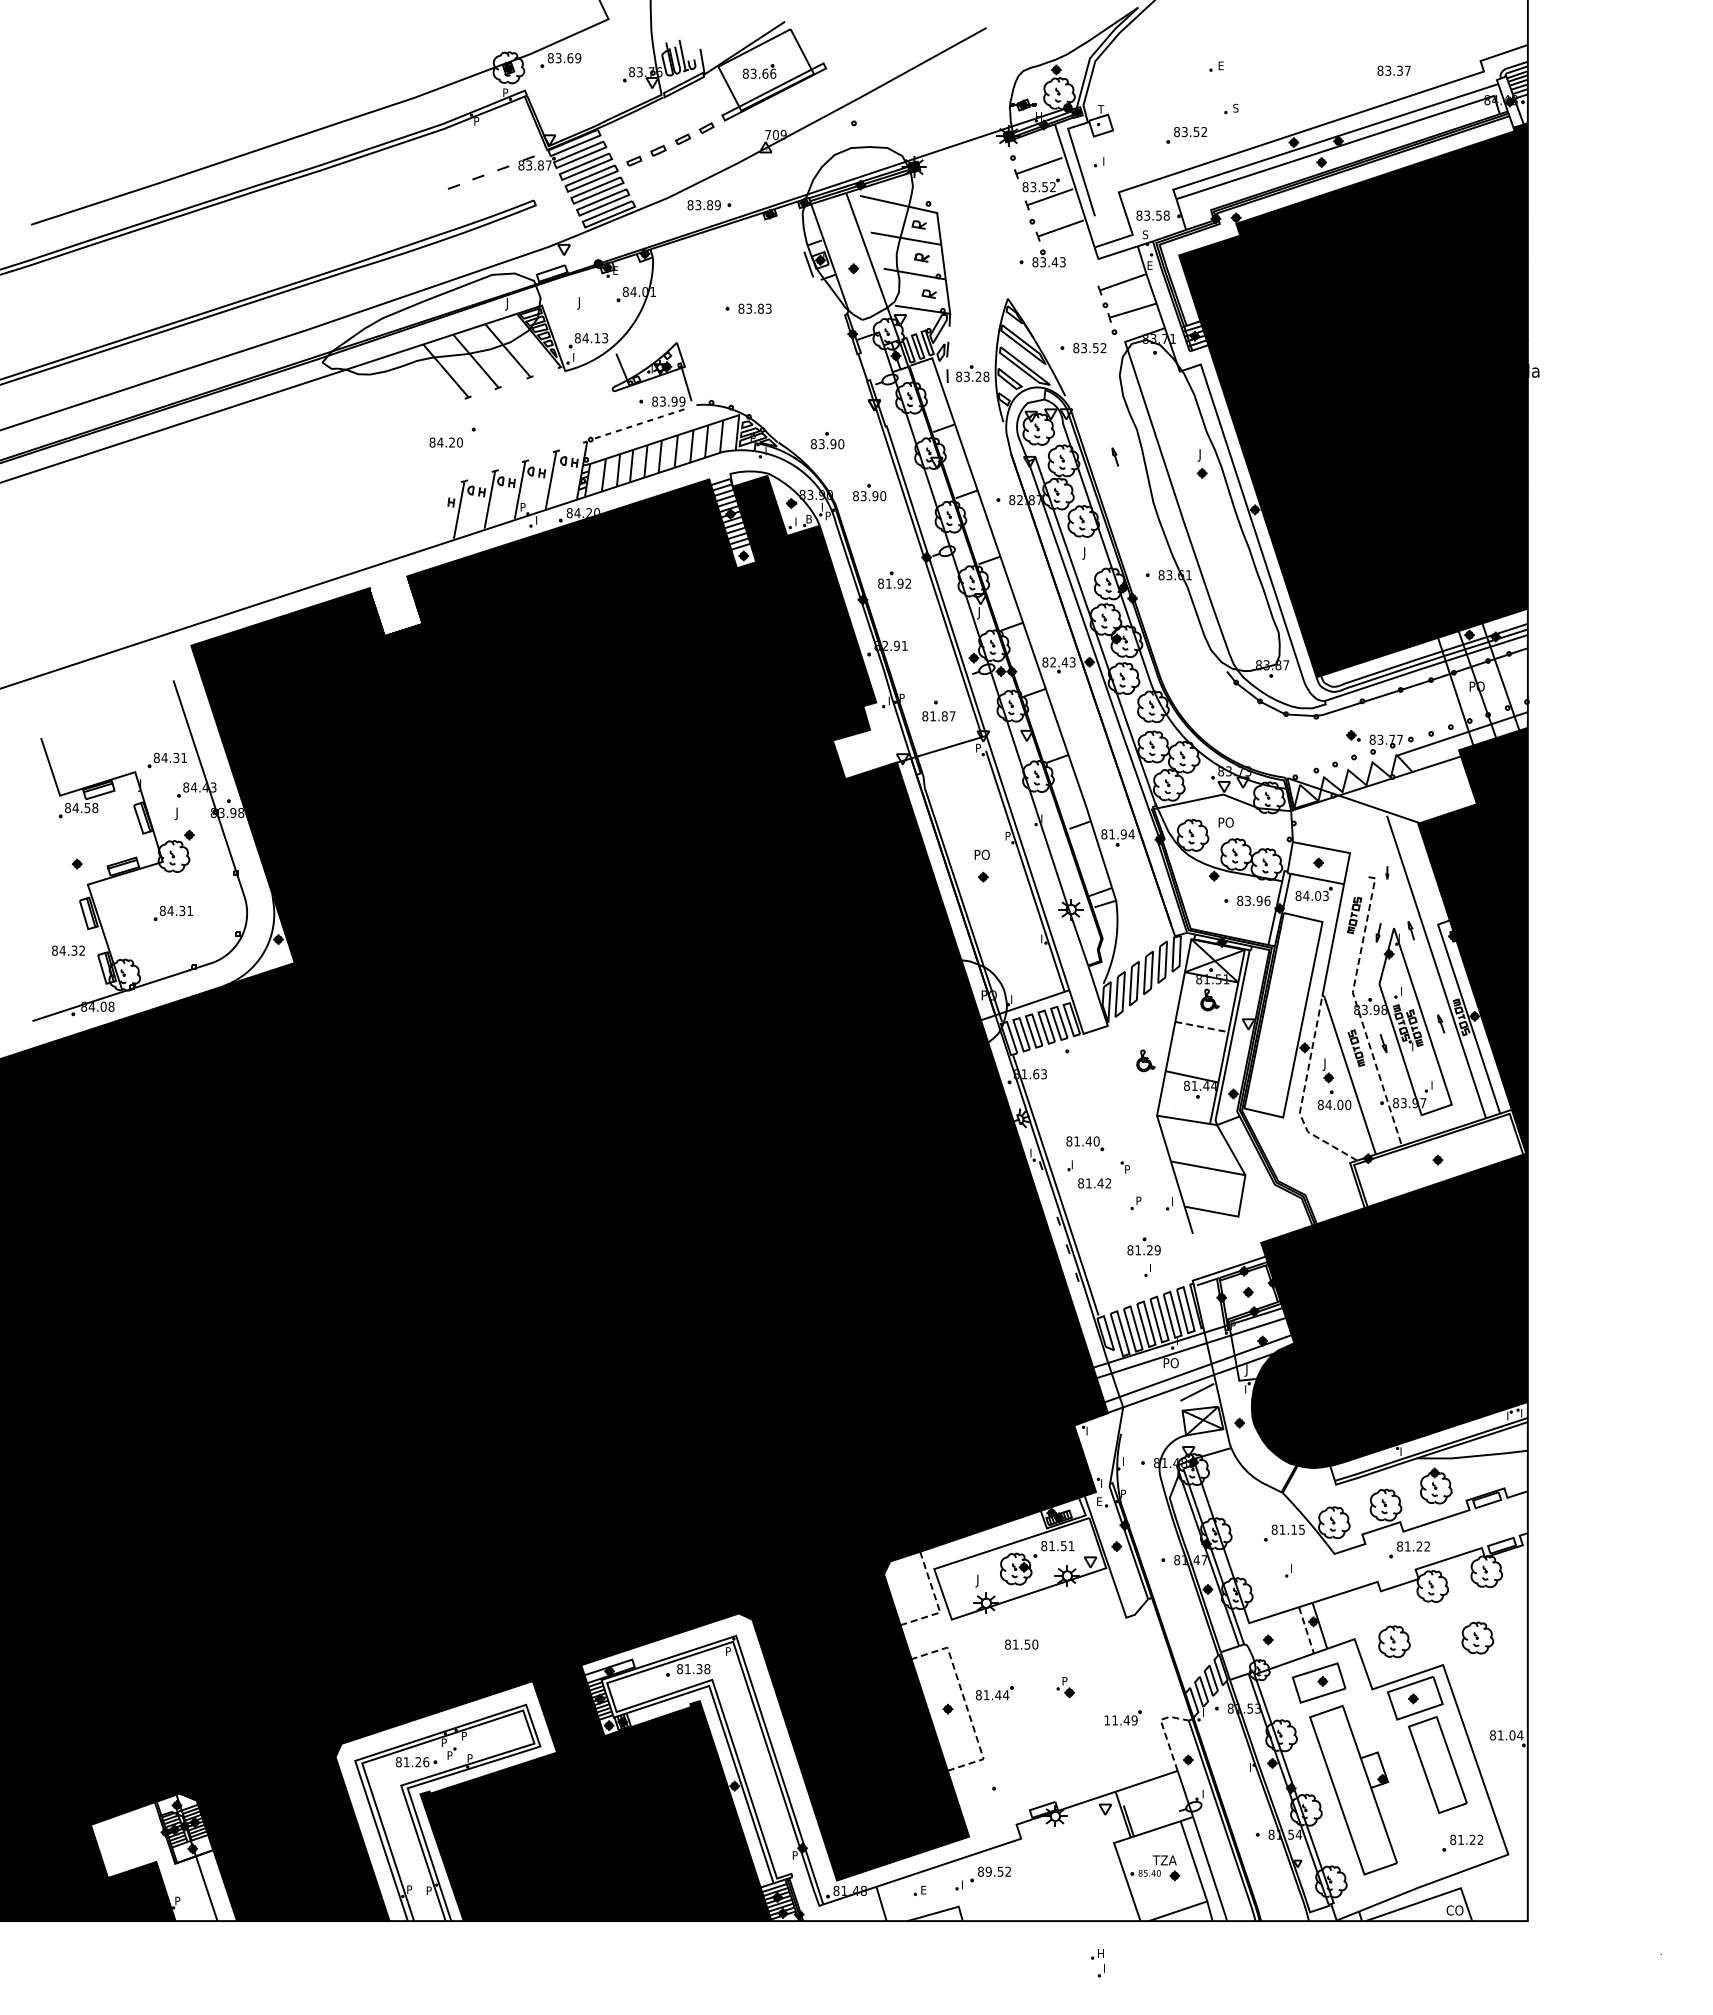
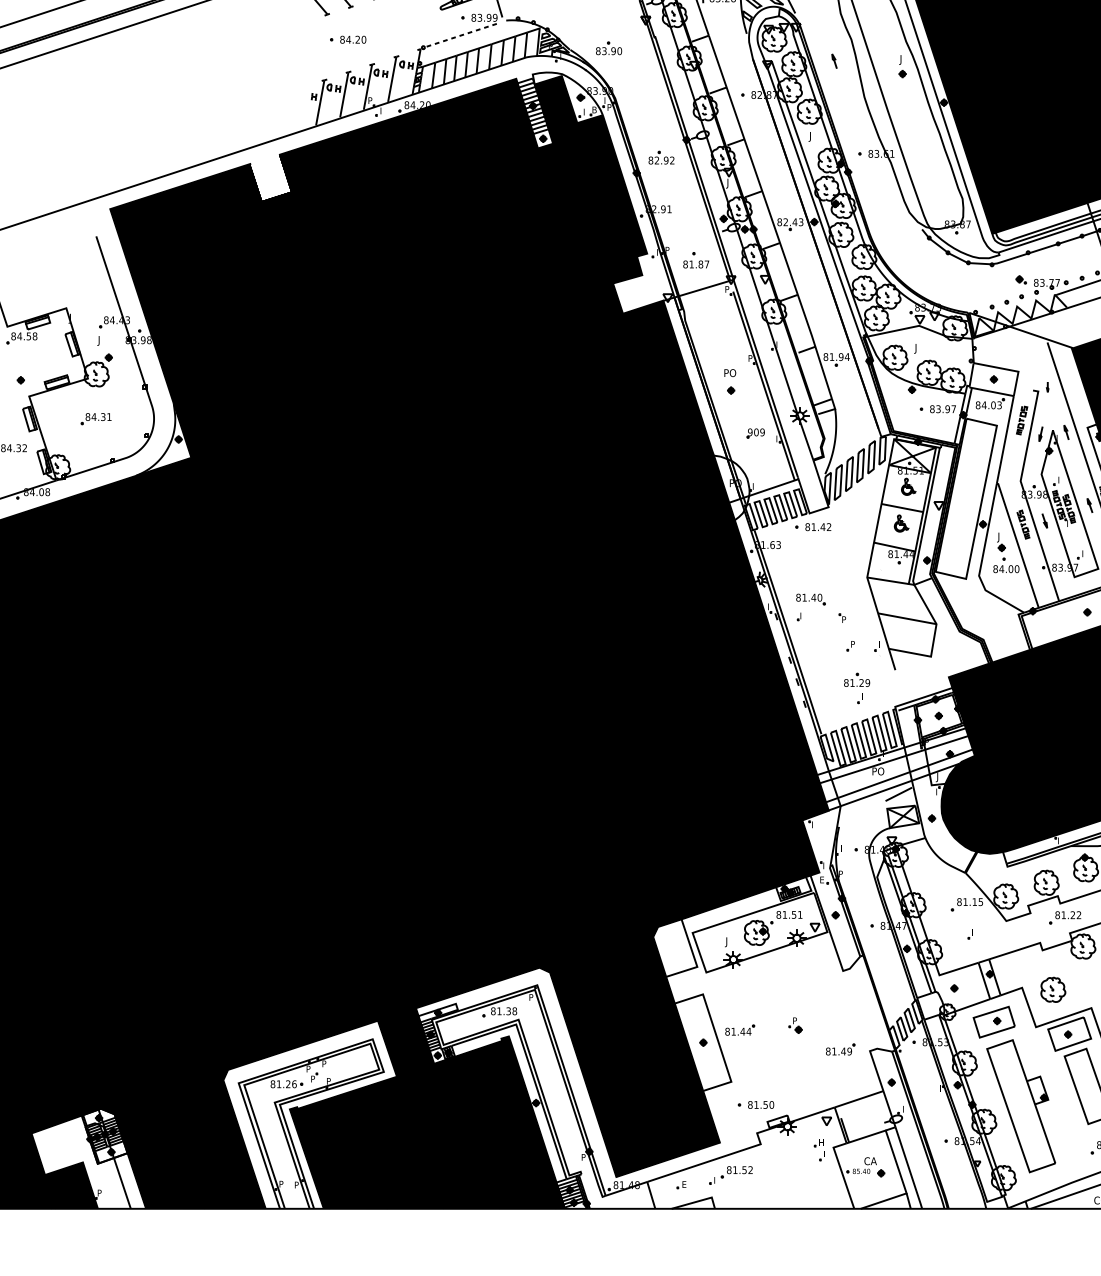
text: (445, 442) -> (352, 39), moved
part: (869, 492) -> (641, 89), removed
text: (888, 583) -> (656, 160), 81.92 -> 82.92
part: (166, 760) -> (90, 299), removed
text: (1224, 823) -> (920, 348), PO -> J
text: (1267, 900) -> (953, 408), 83.96 -> 83.97
part: (1014, 931) -> (755, 433), added
line: (1358, 1009) -> (1025, 494), dashed -> solid
line: (1202, 1027) -> (902, 508), dashed -> solid
part: (1145, 1060) -> (901, 523), moved
line: (1303, 1094) -> (982, 560), dashed -> solid
text: (1094, 1183) -> (818, 527), moved
line: (936, 1602) -> (694, 959), dashed -> solid
line: (1306, 1630) -> (984, 981), dashed -> solid
text: (1021, 1644) -> (760, 1104), moved
line: (965, 1703) -> (717, 1038), dashed -> solid
text: (1107, 1720) -> (828, 1051), 11.49 -> 81.49
line: (1164, 1730) -> (873, 1059), dashed -> solid
text: (1164, 1860) -> (873, 1161), TZA -> CA
text: (988, 1871) -> (735, 1169), 89.52 -> 81.52
part: (1097, 1963) -> (818, 1150), moved

